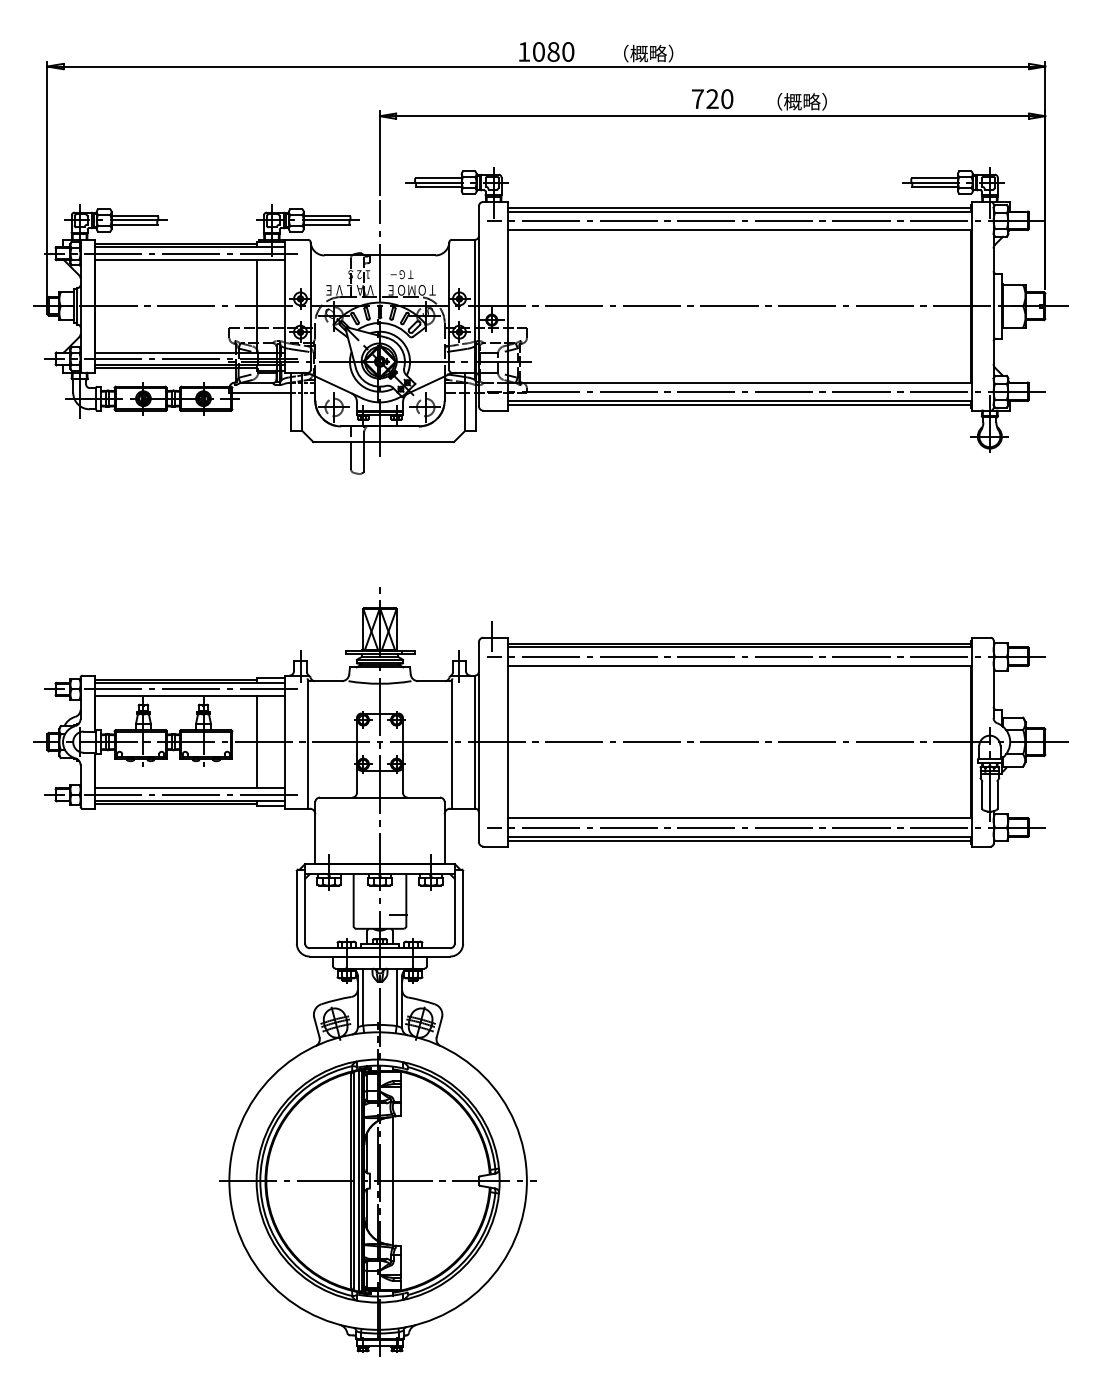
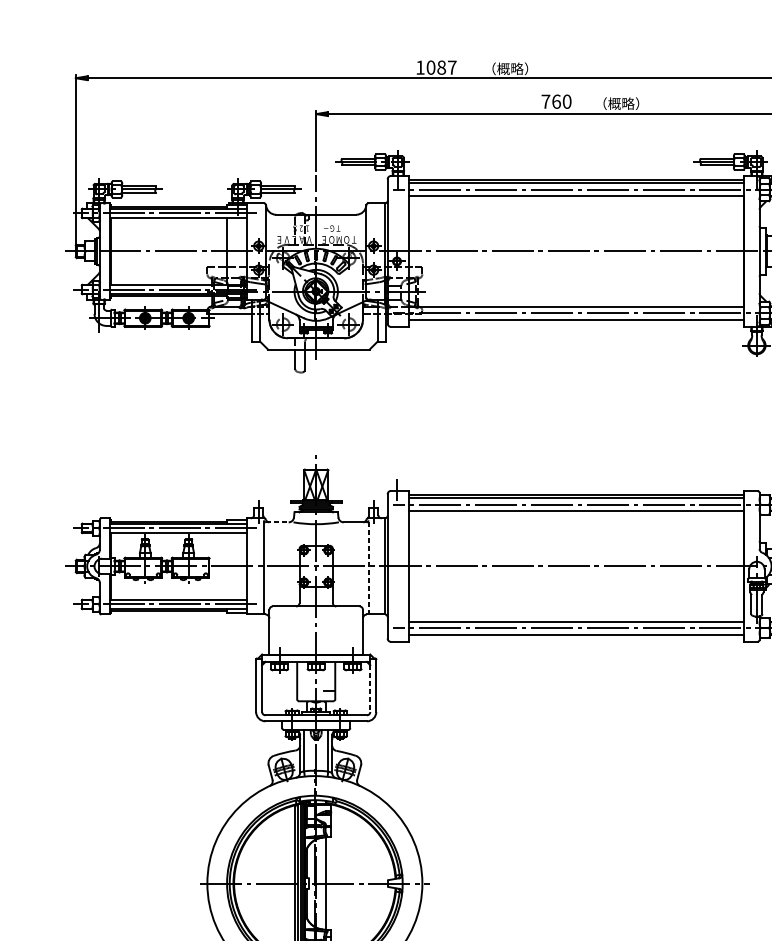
text: (568, 51) -> (452, 67), 1080 -> 1087
text: (712, 99) -> (556, 102), 720 -> 760
line: (739, 404) -> (576, 322), removed
line: (326, 681) -> (277, 522), solid -> dashed
line: (257, 741) -> (227, 565), removed
line: (452, 744) -> (368, 568), solid -> dashed
line: (739, 840) -> (576, 637), removed
line: (454, 911) -> (370, 688), solid -> dashed

